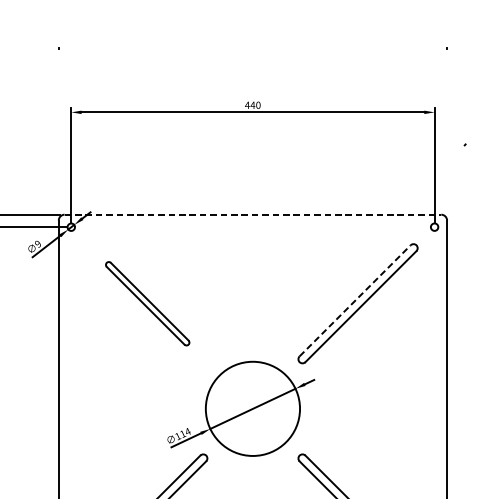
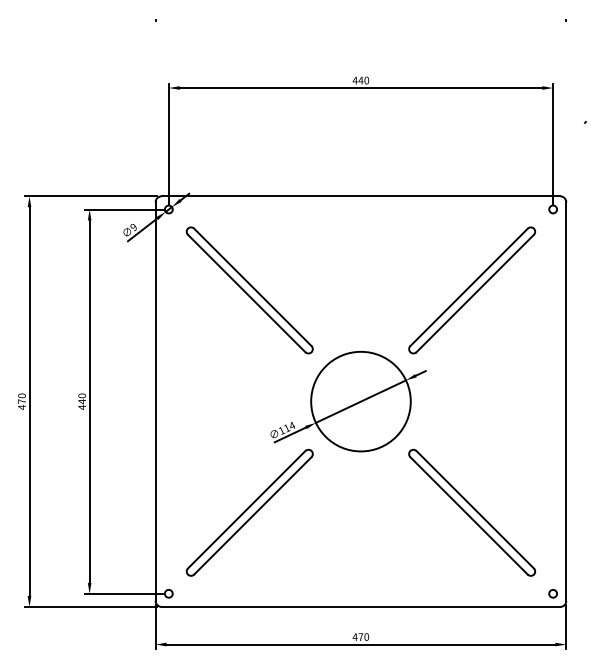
line: (253, 214) -> (361, 196), dashed -> solid
line: (355, 300) -> (469, 287), dashed -> solid
part: (147, 303) -> (249, 290), size x1.43

